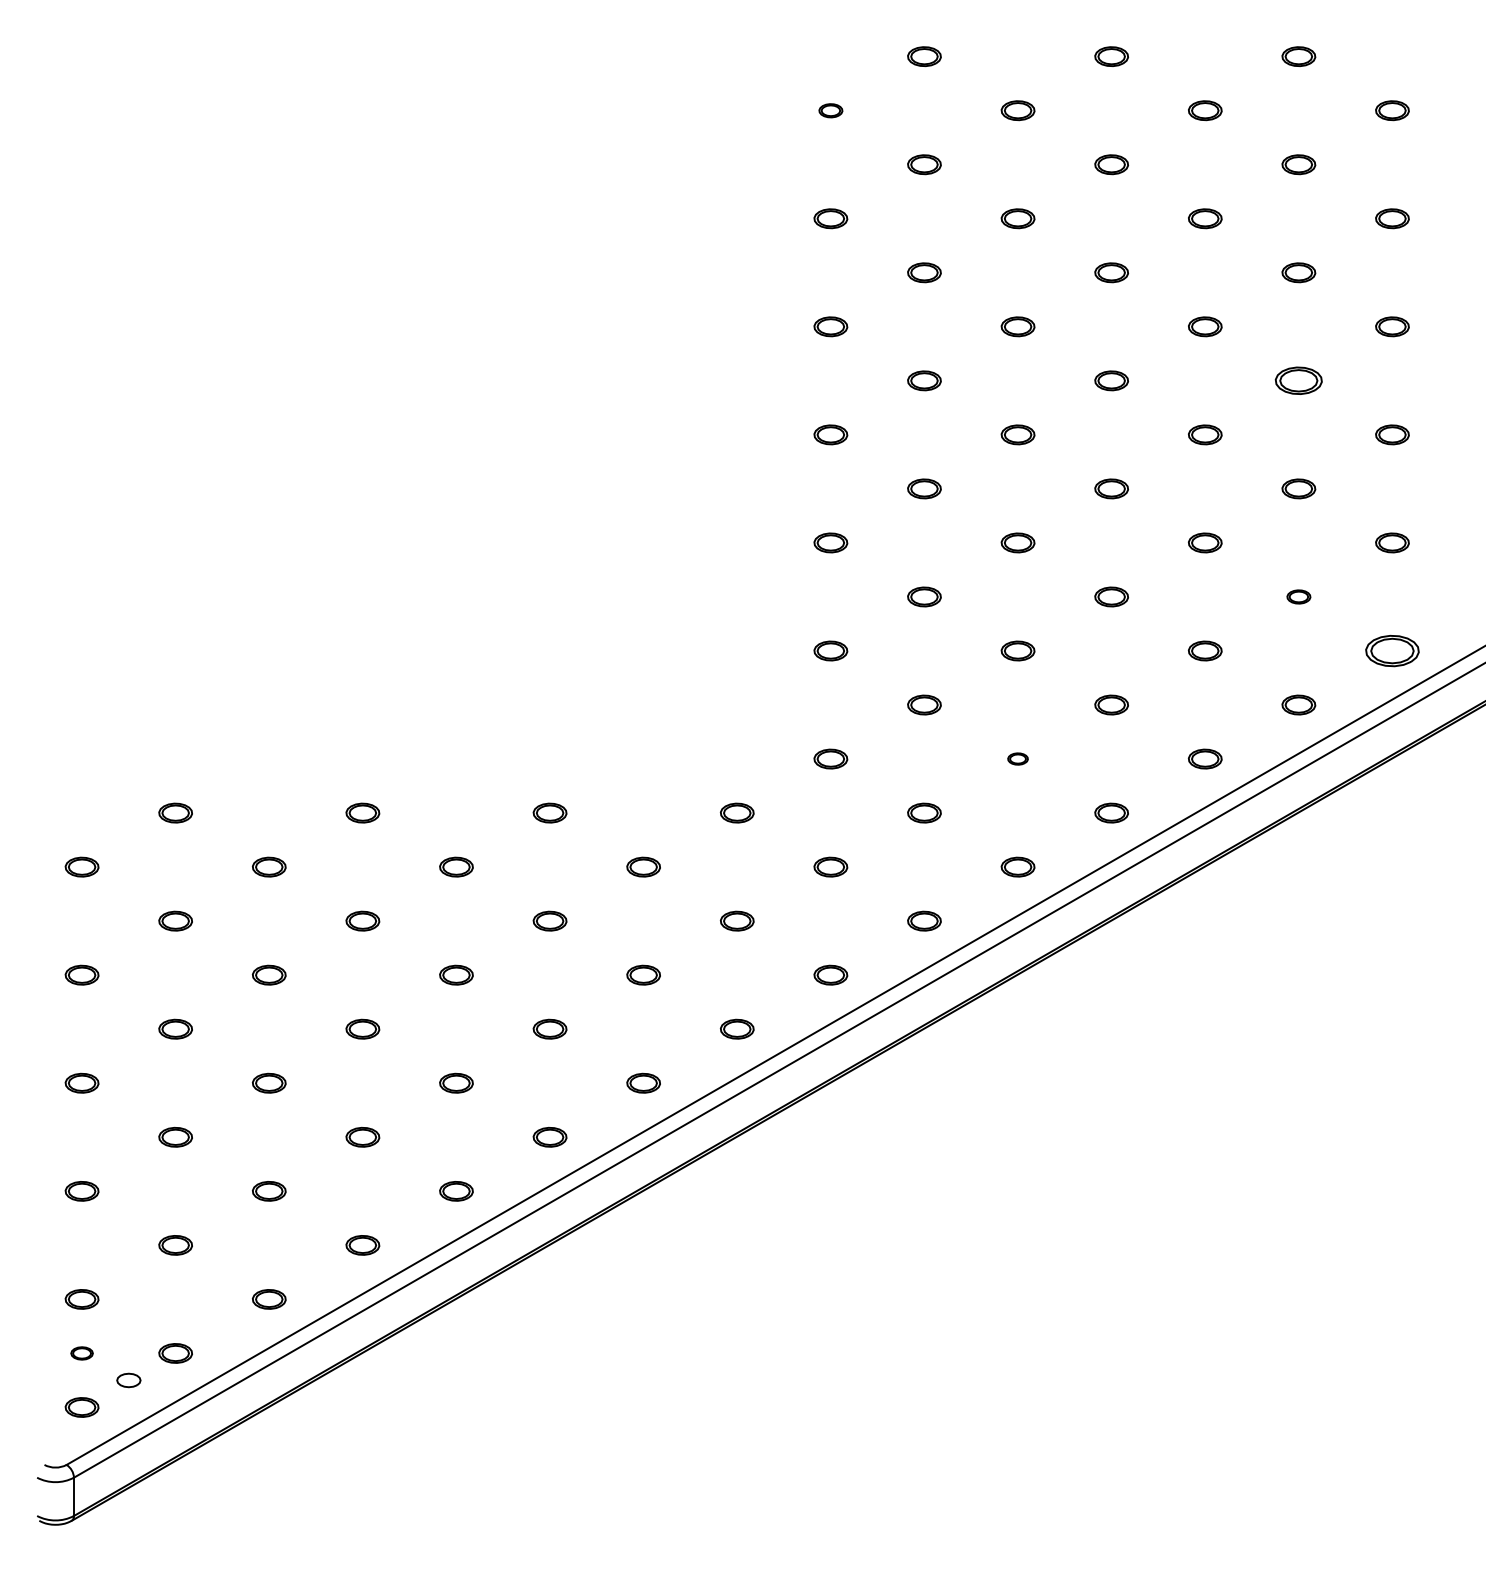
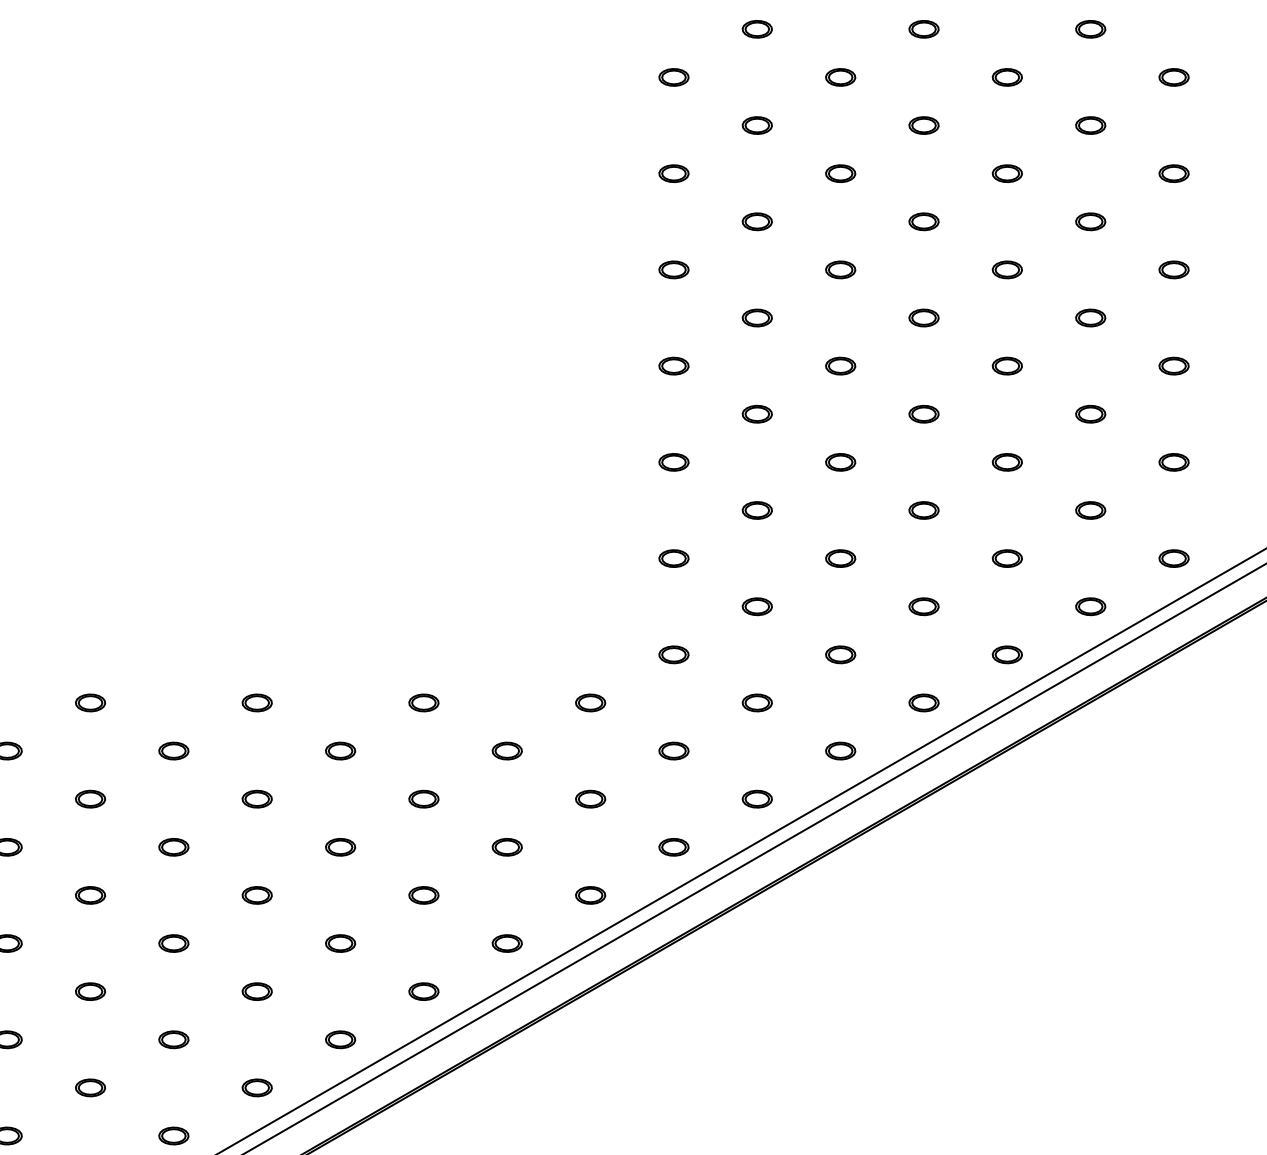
part: (830, 110) -> (673, 77), size x1.43
part: (1298, 380) -> (1090, 317), size x0.71
part: (1298, 596) -> (1090, 510), size x1.43
part: (1392, 650) -> (1174, 558), size x0.62
part: (1017, 758) -> (840, 654), size x1.67

